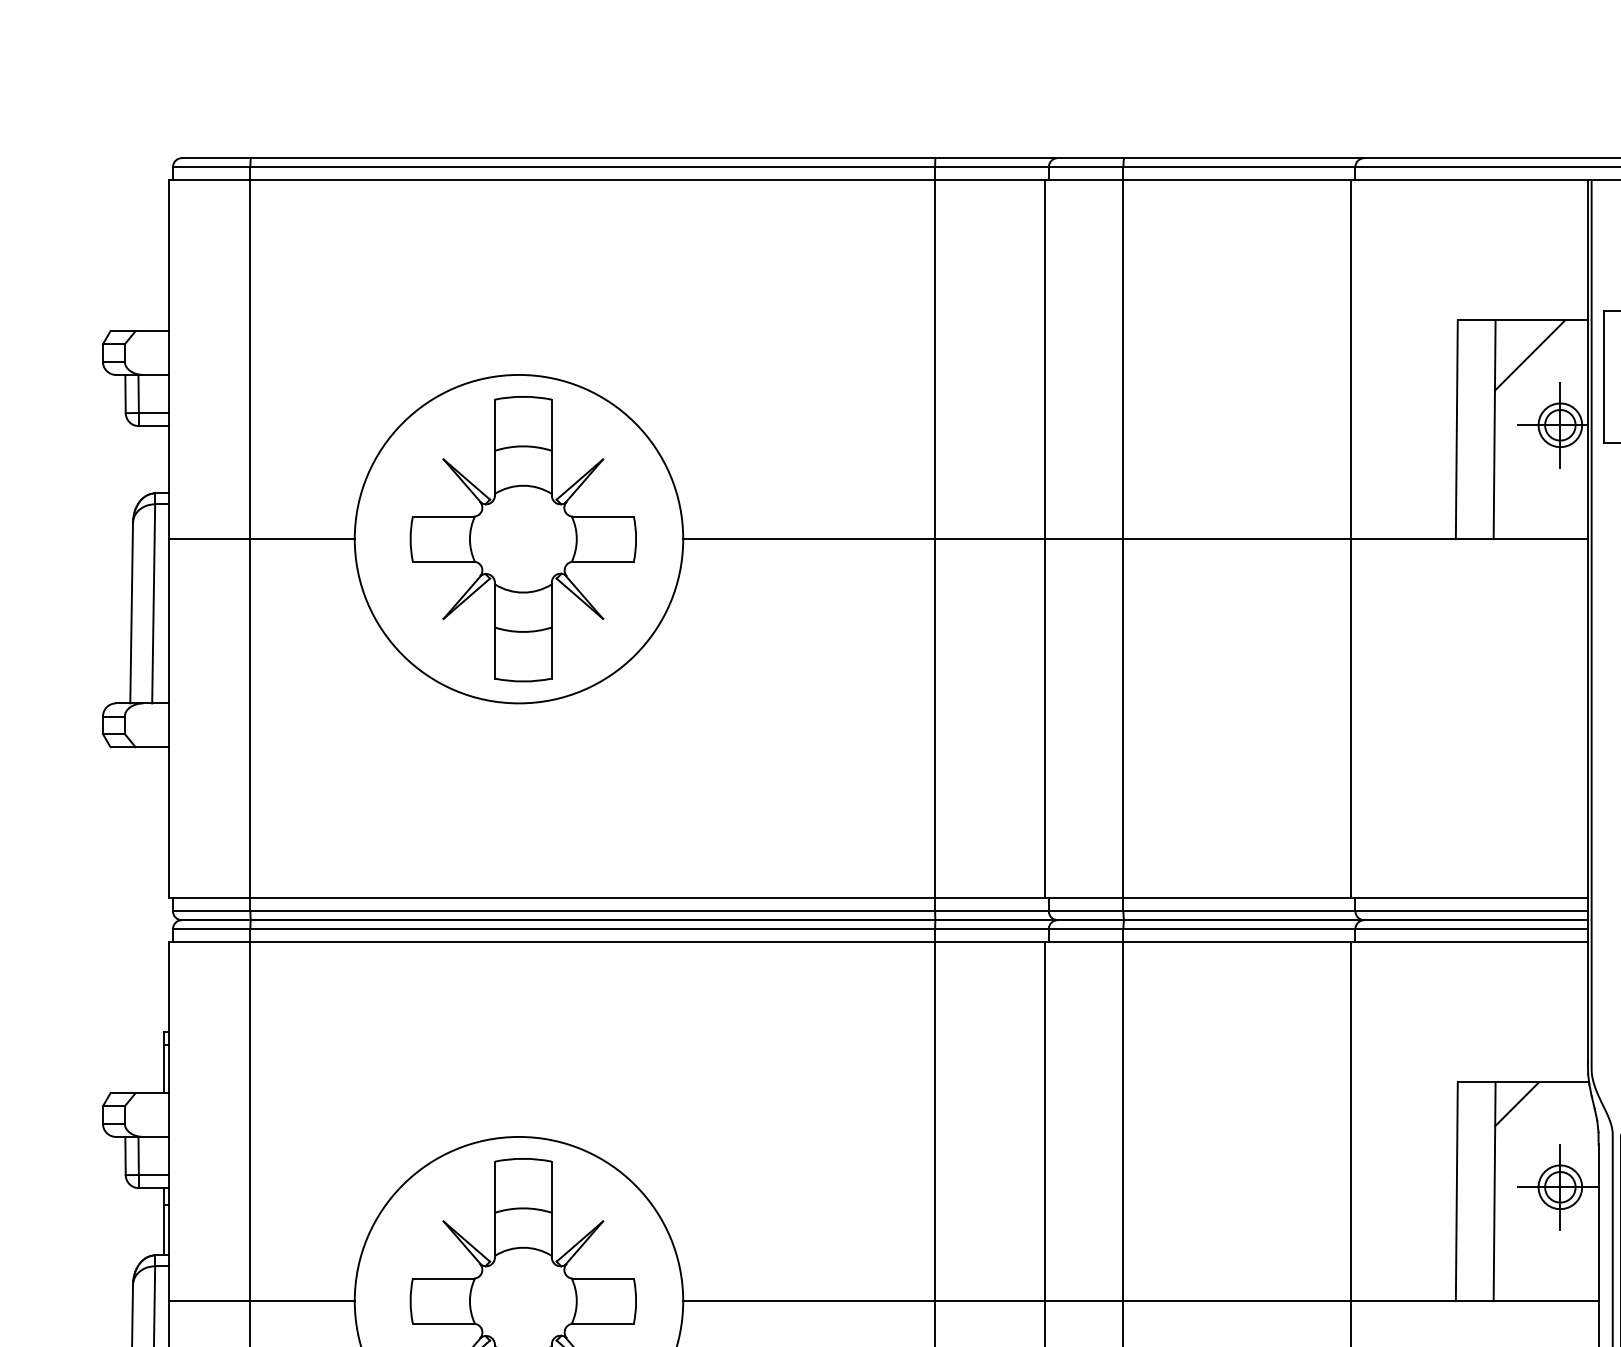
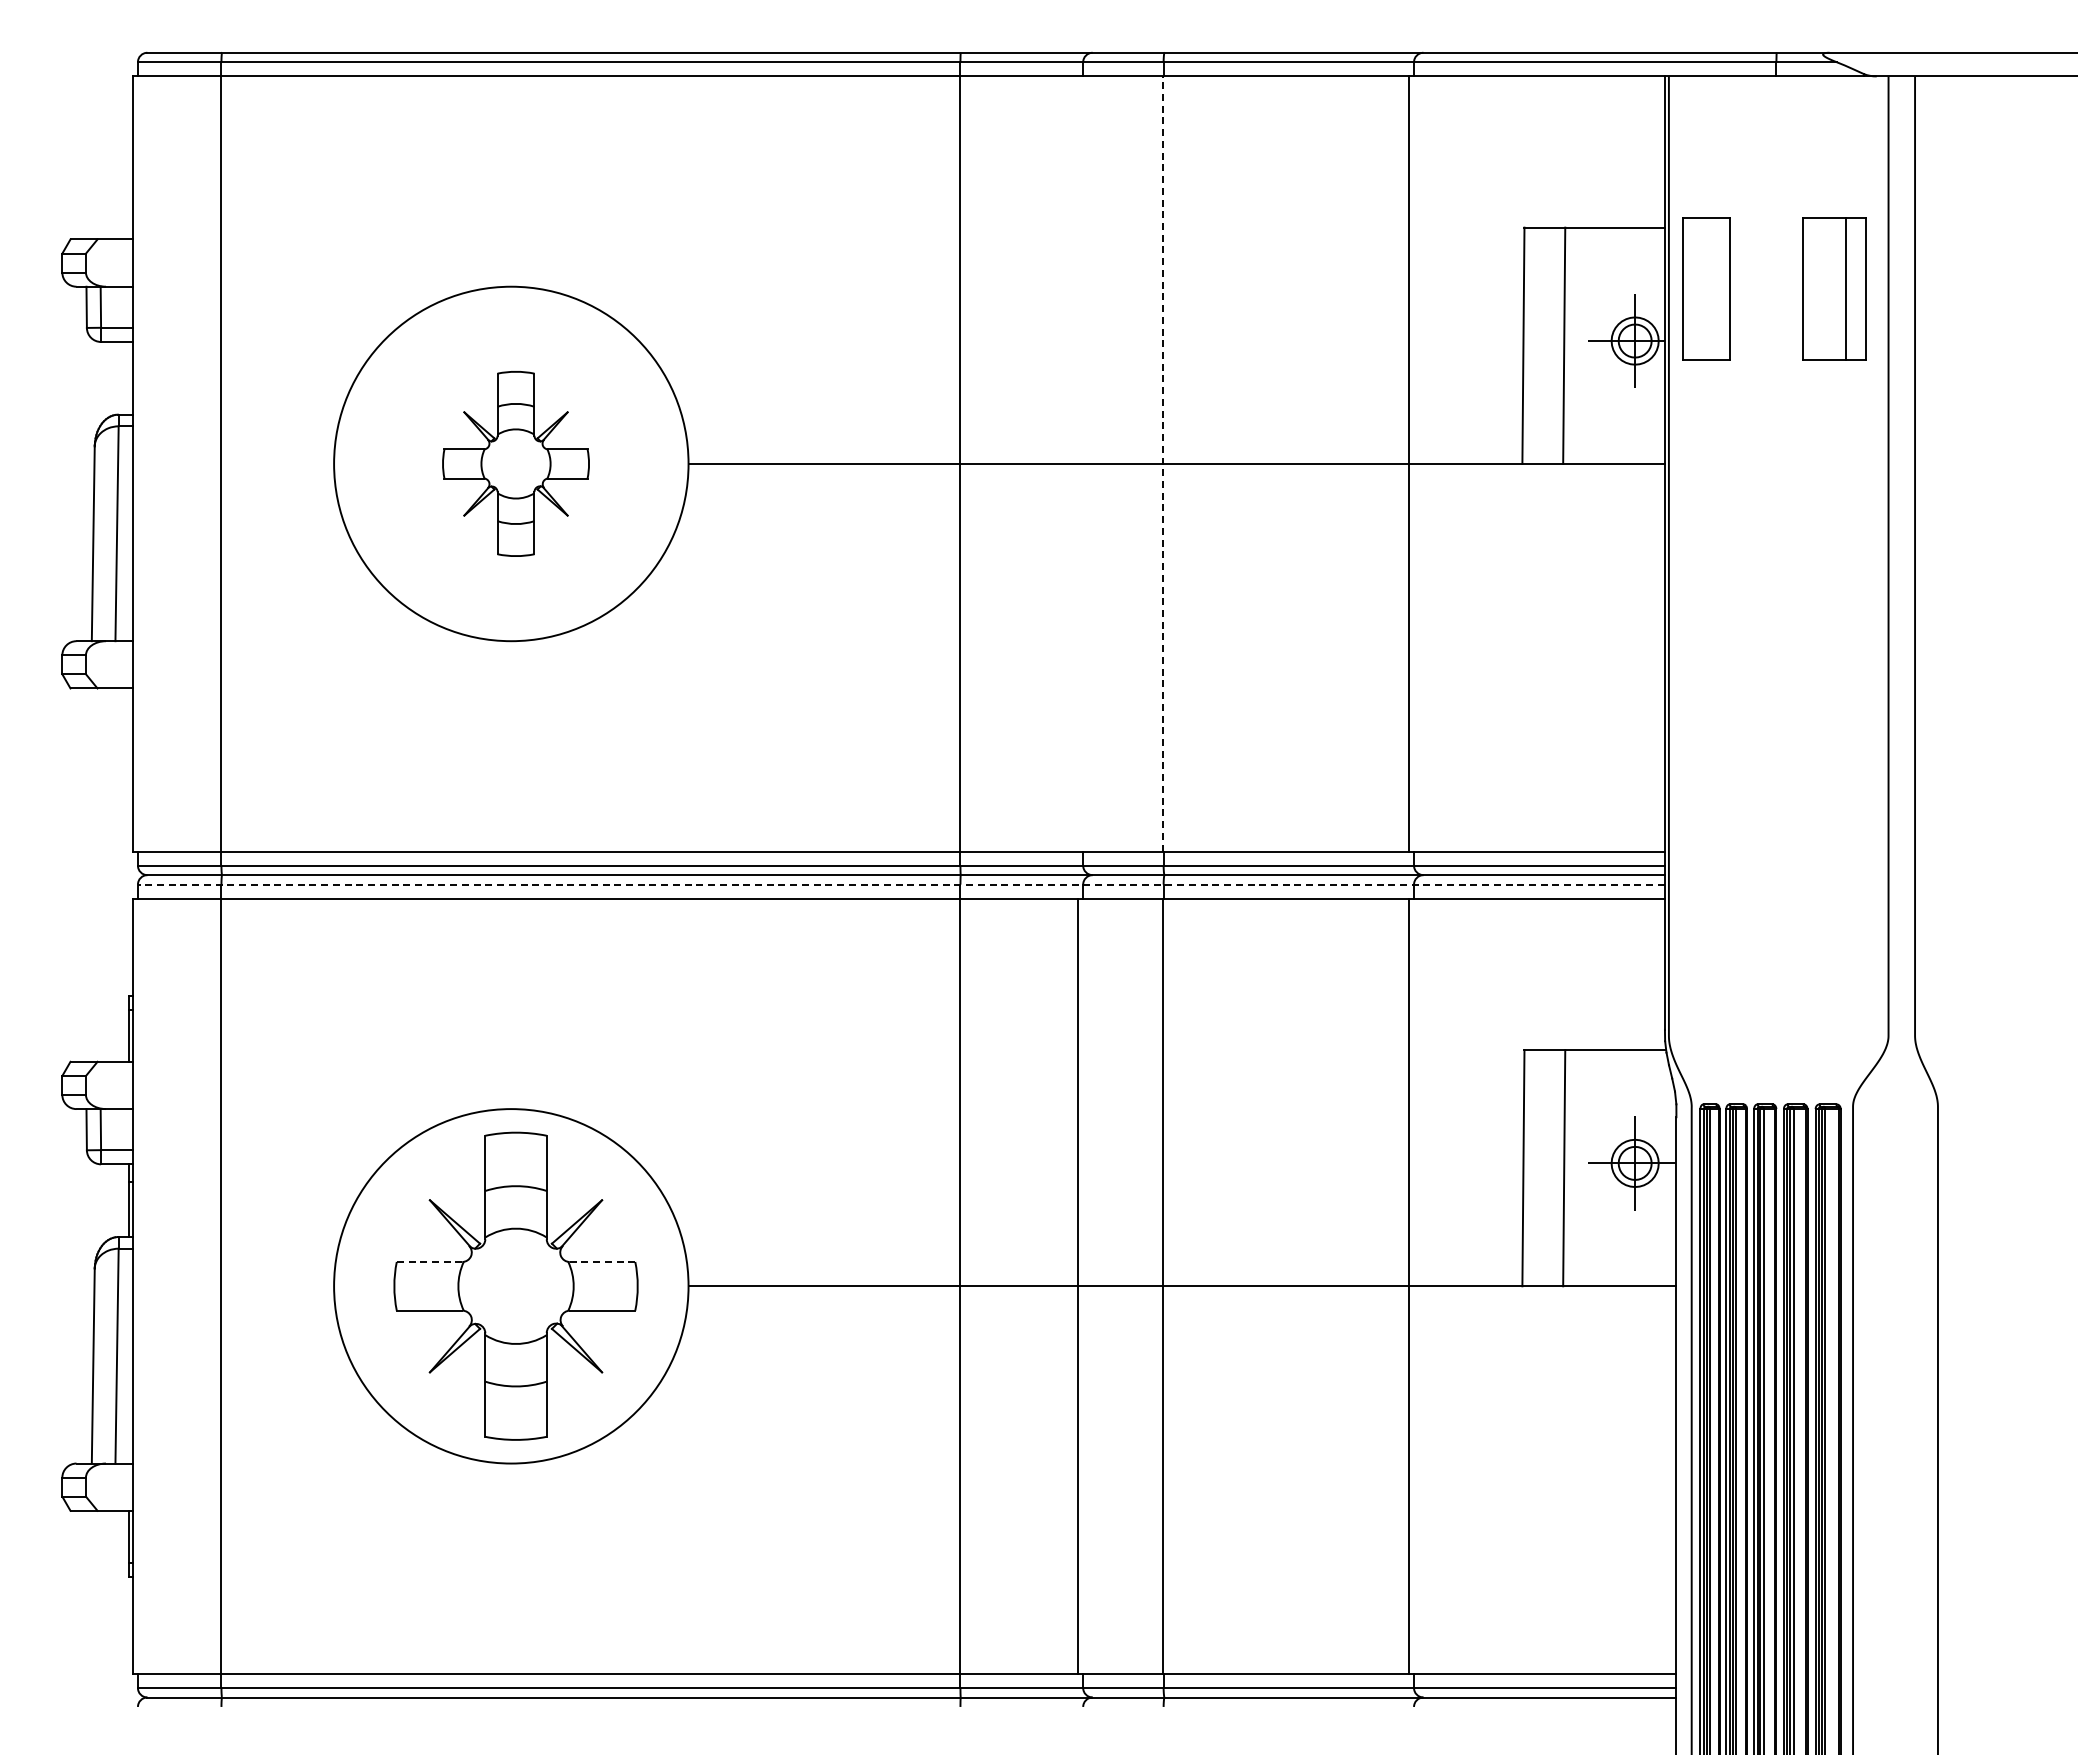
line: (1530, 355) -> (1602, 265), removed
line: (261, 538) -> (233, 463), removed
part: (522, 538) -> (515, 463), size x0.6
line: (1044, 538) -> (1078, 463), removed
line: (1123, 538) -> (1163, 463), solid -> dashed
line: (879, 928) -> (900, 884), solid -> dashed
line: (1517, 1103) -> (1588, 1073), removed
line: (443, 1278) -> (429, 1261), solid -> dashed
line: (603, 1278) -> (602, 1261), solid -> dashed
line: (261, 1301) -> (233, 1286), removed

